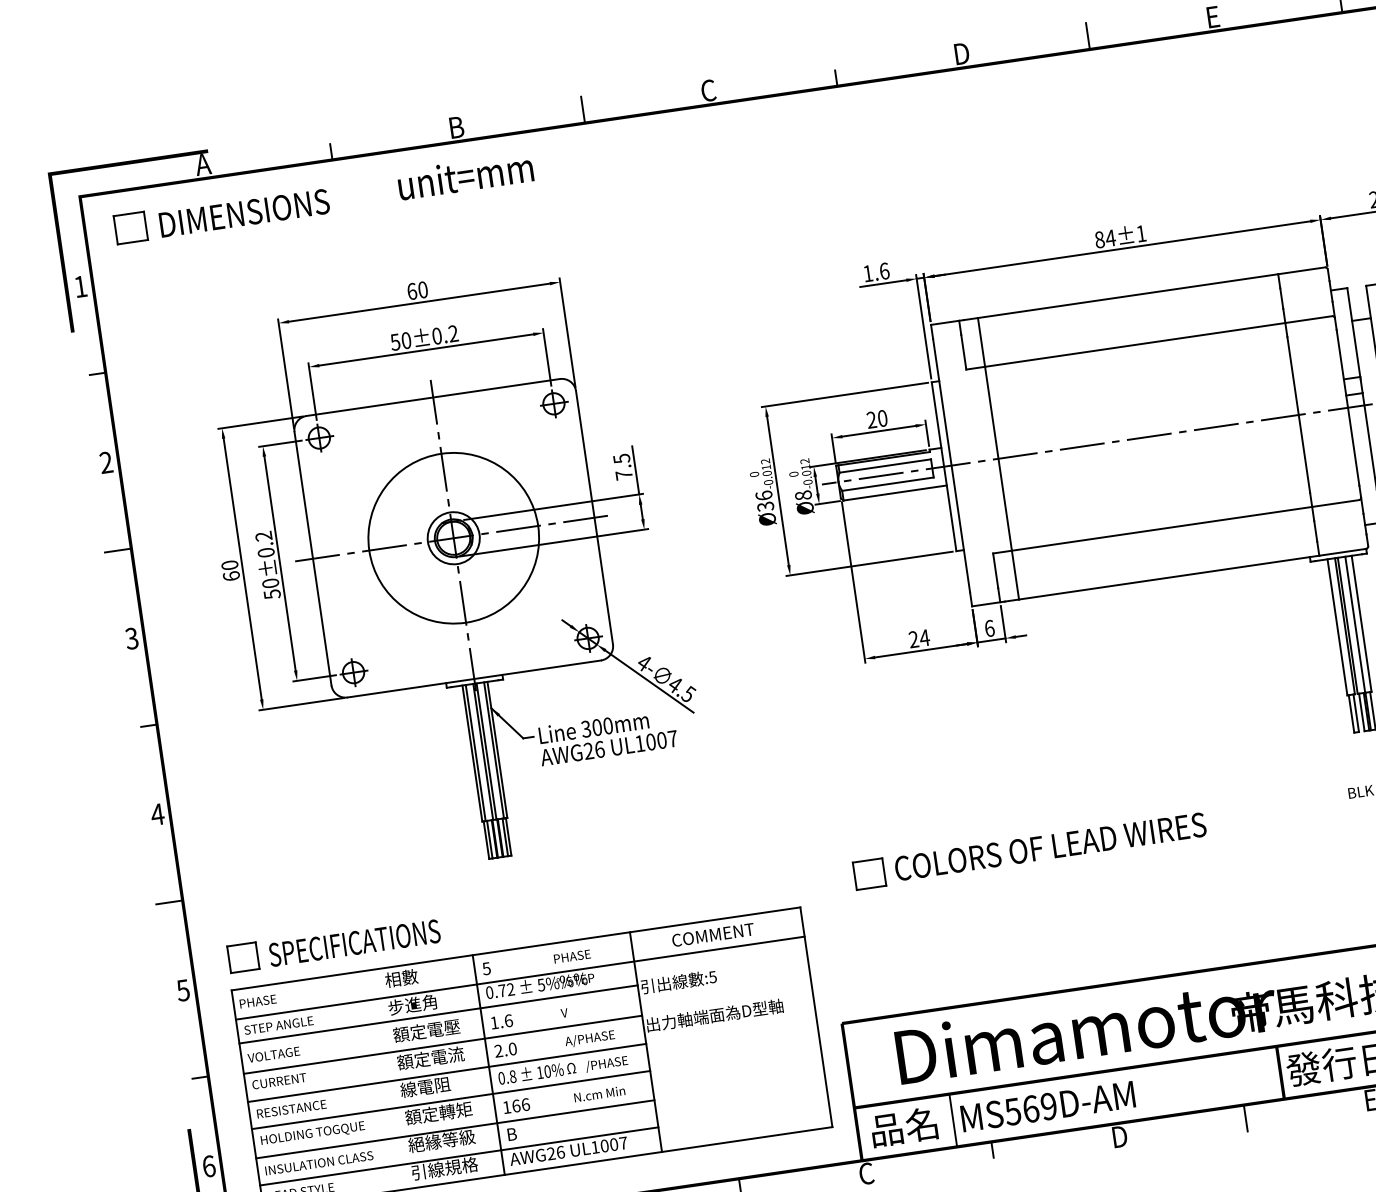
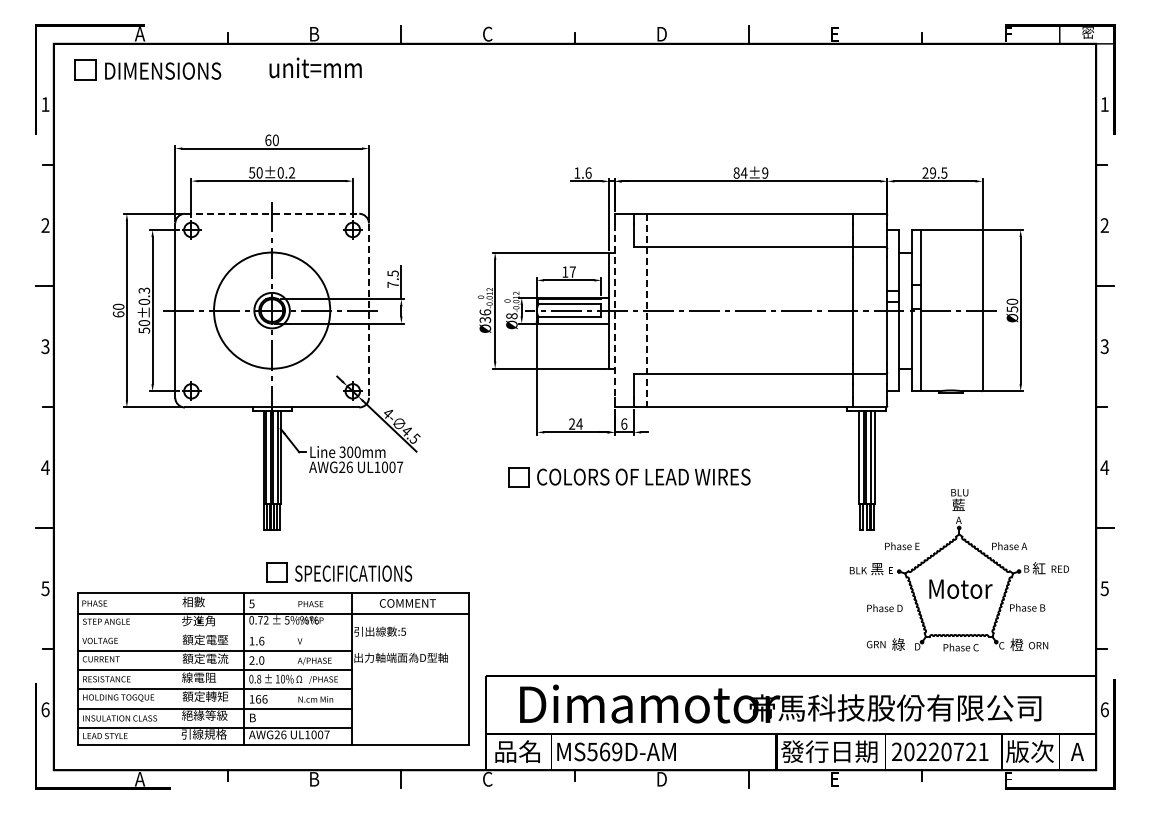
text: (1141, 232) -> (765, 172), 84±1 -> 84±9
line: (433, 396) -> (272, 213), solid -> dashed
text: (876, 418) -> (568, 271), 20 -> 17
line: (997, 458) -> (646, 310), solid -> dashed
line: (951, 466) -> (614, 311), solid -> dashed
line: (594, 519) -> (368, 311), solid -> dashed
text: (263, 536) -> (144, 290), 50±0.2 -> 50±0.3
part: (1029, 850) -> (629, 477), moved
part: (333, 944) -> (339, 572), moved
line: (439, 1013) -> (215, 629), removed

